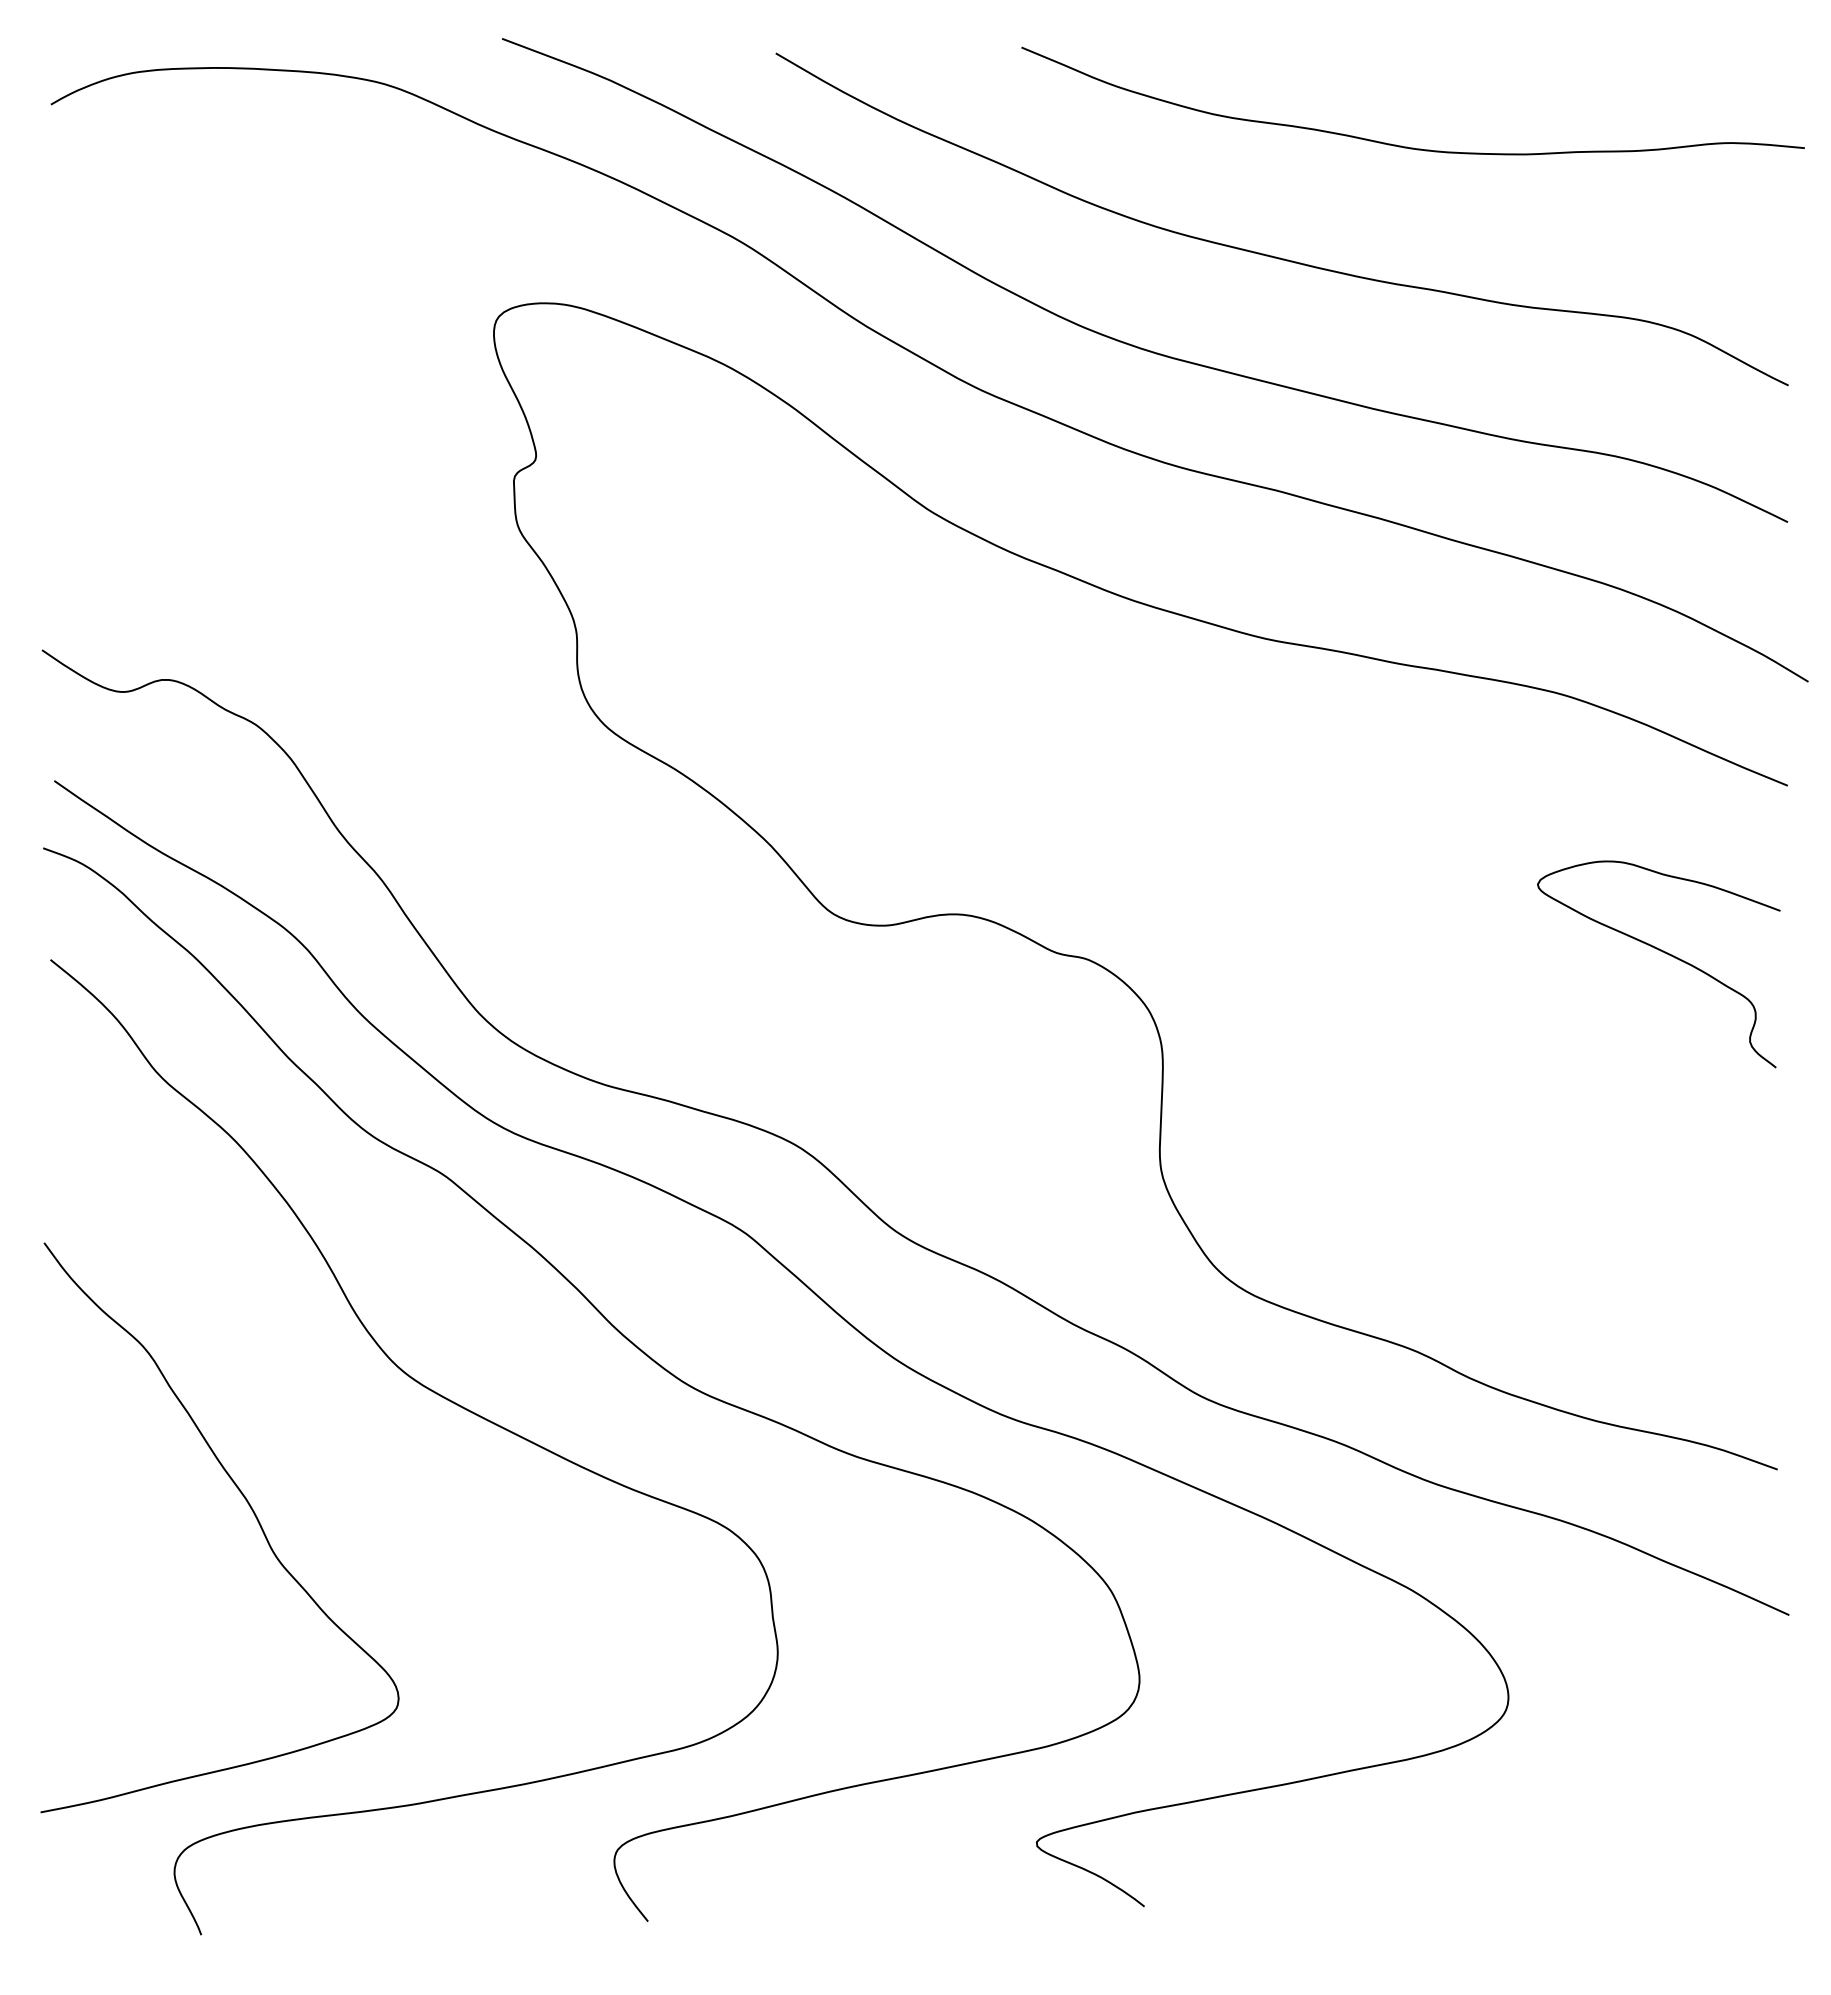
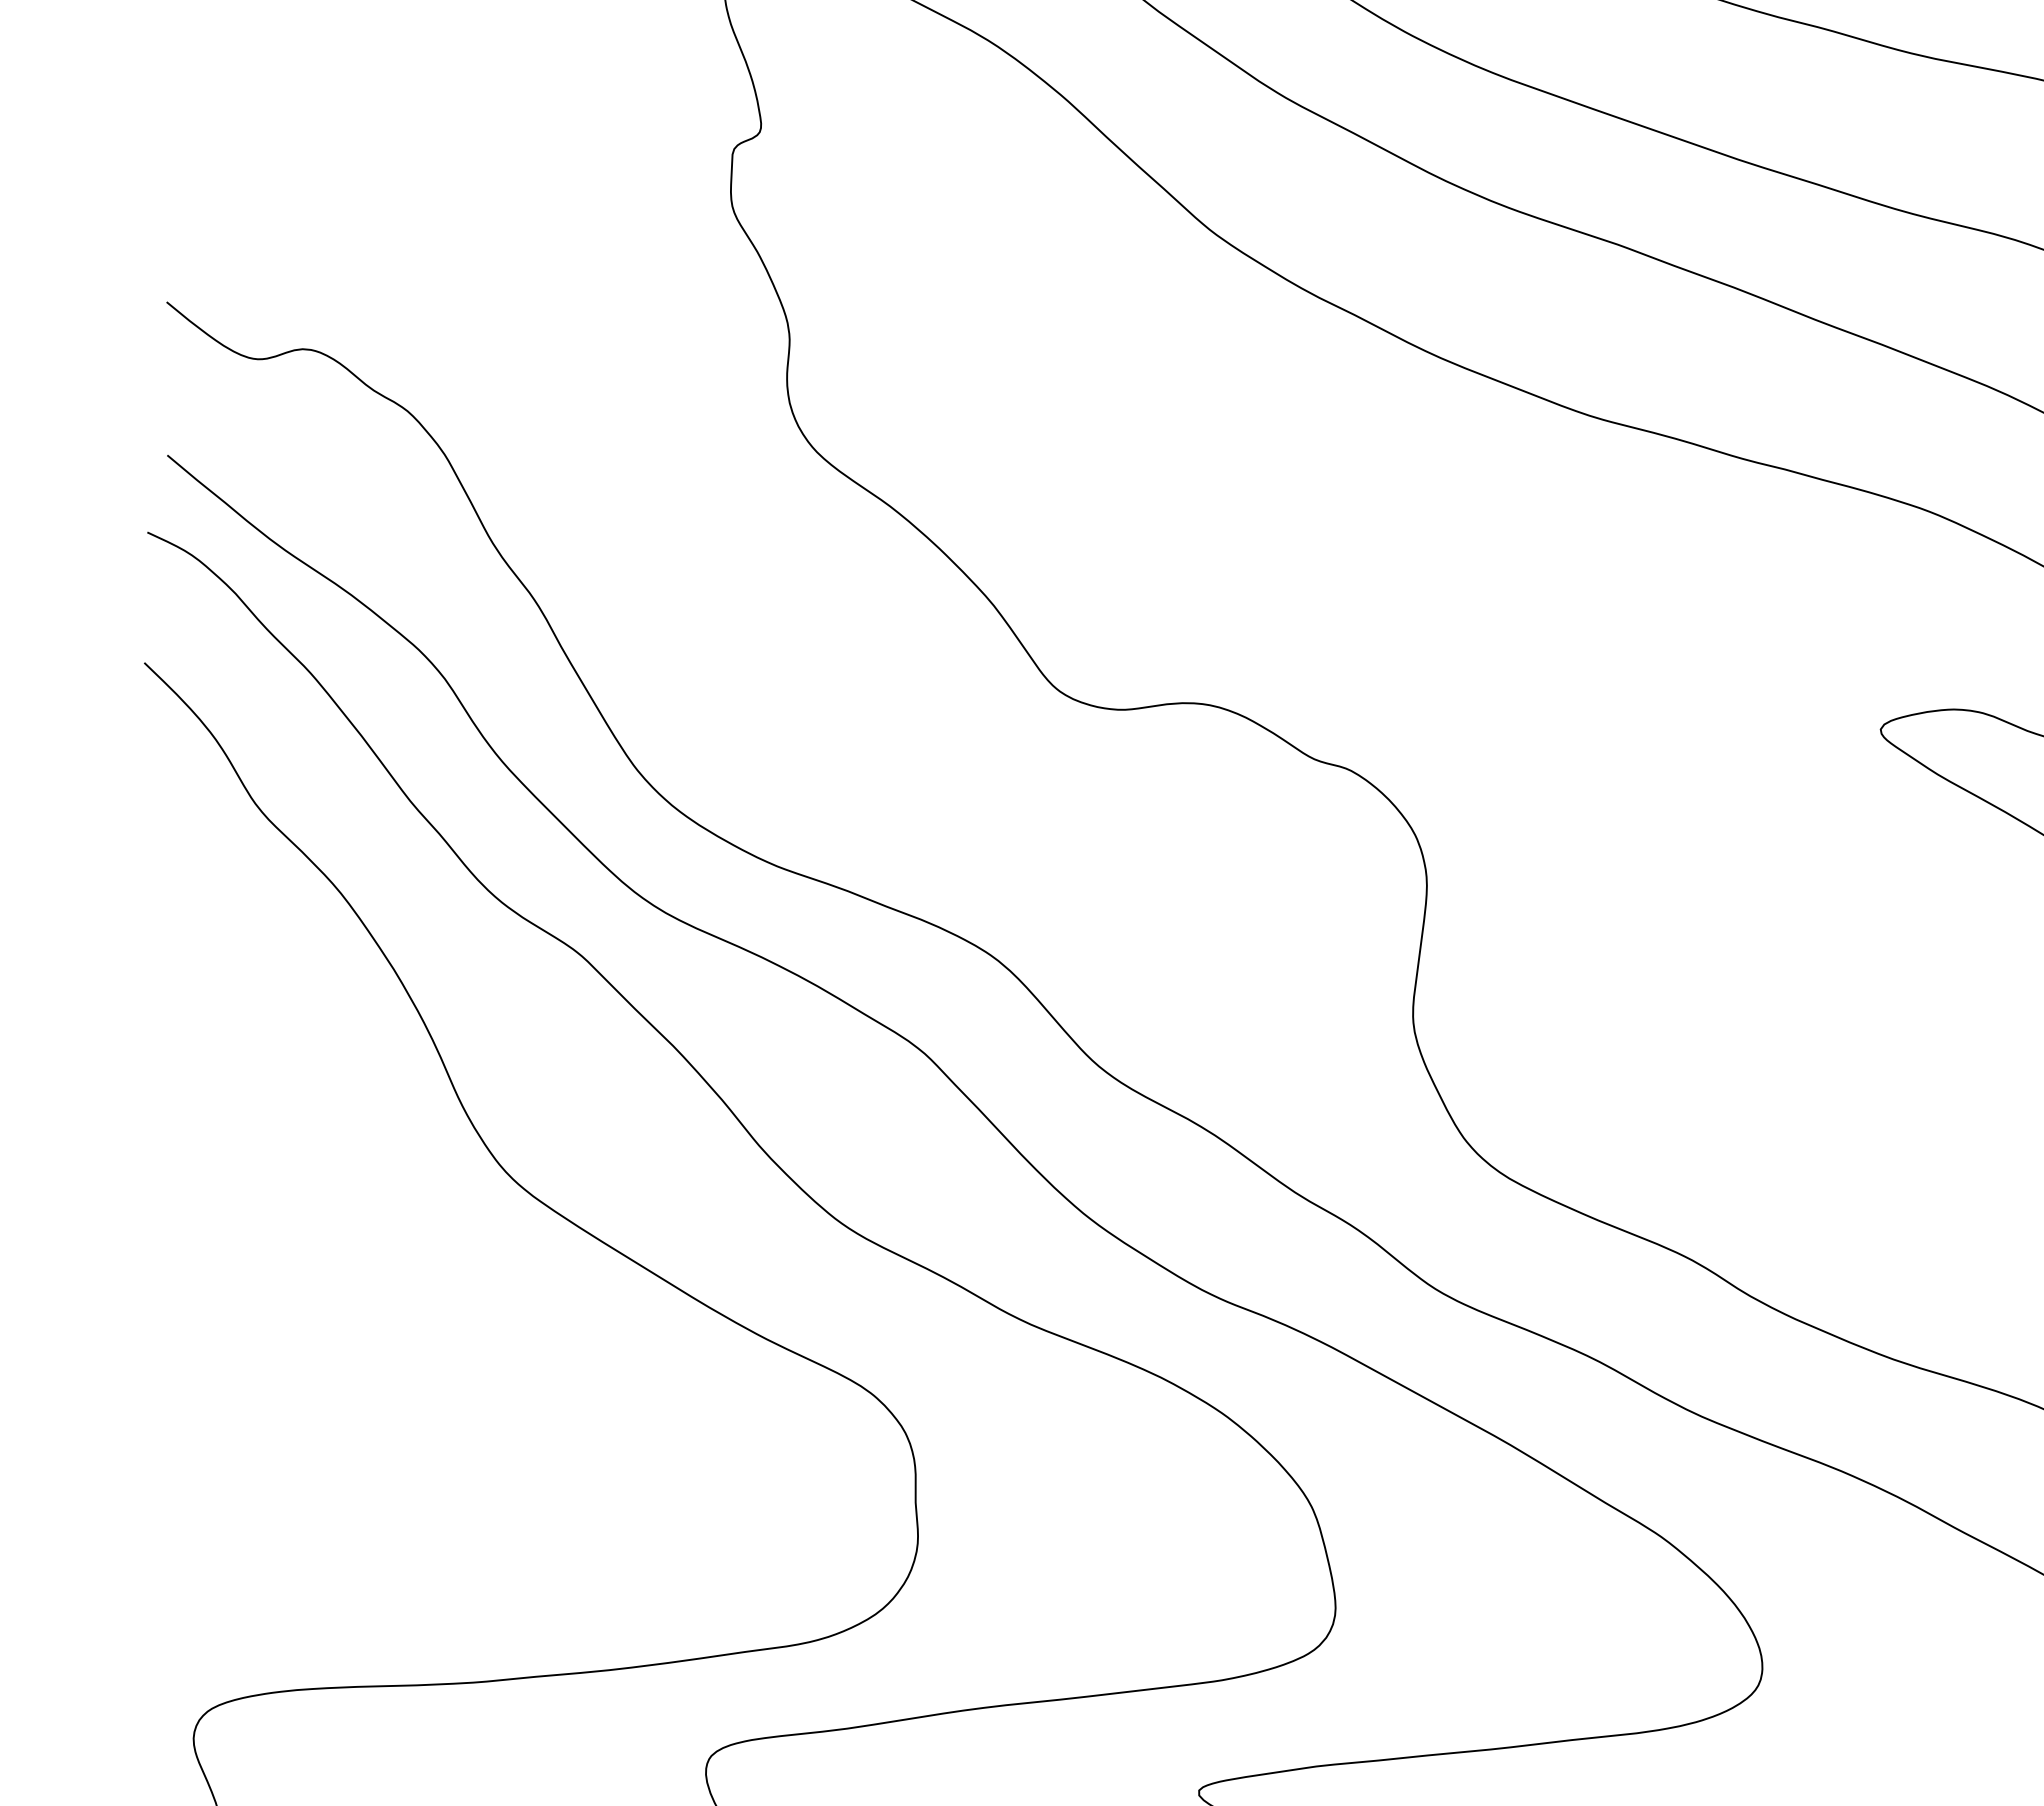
curve: (251, 1510) -> (320, 1323), removed

